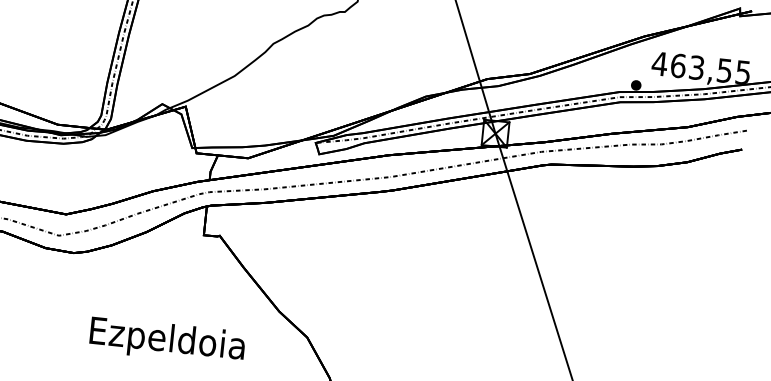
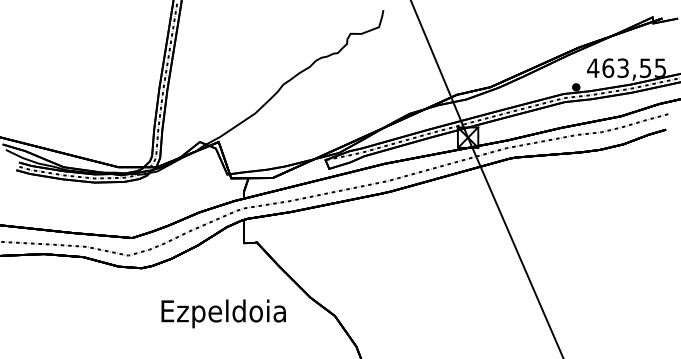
text: (167, 340) -> (223, 313), moved

